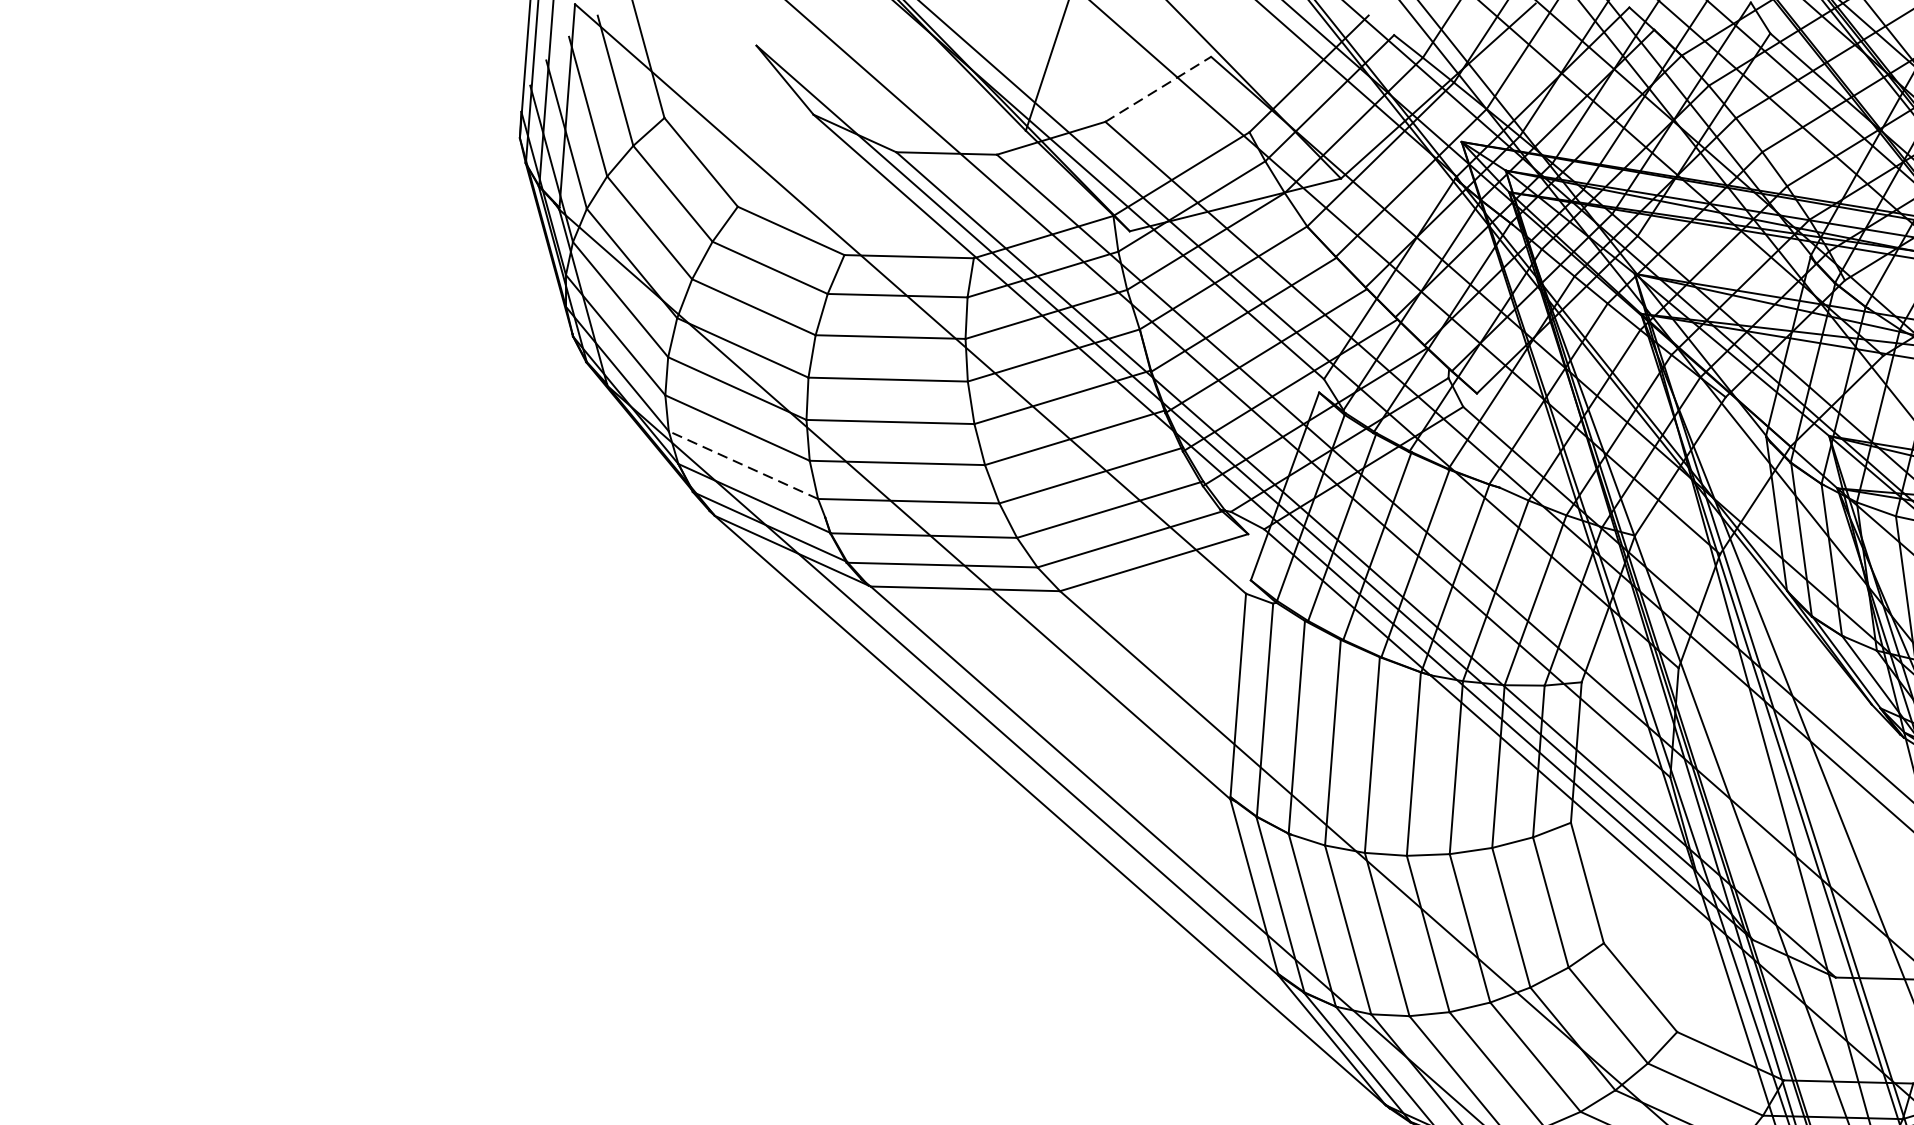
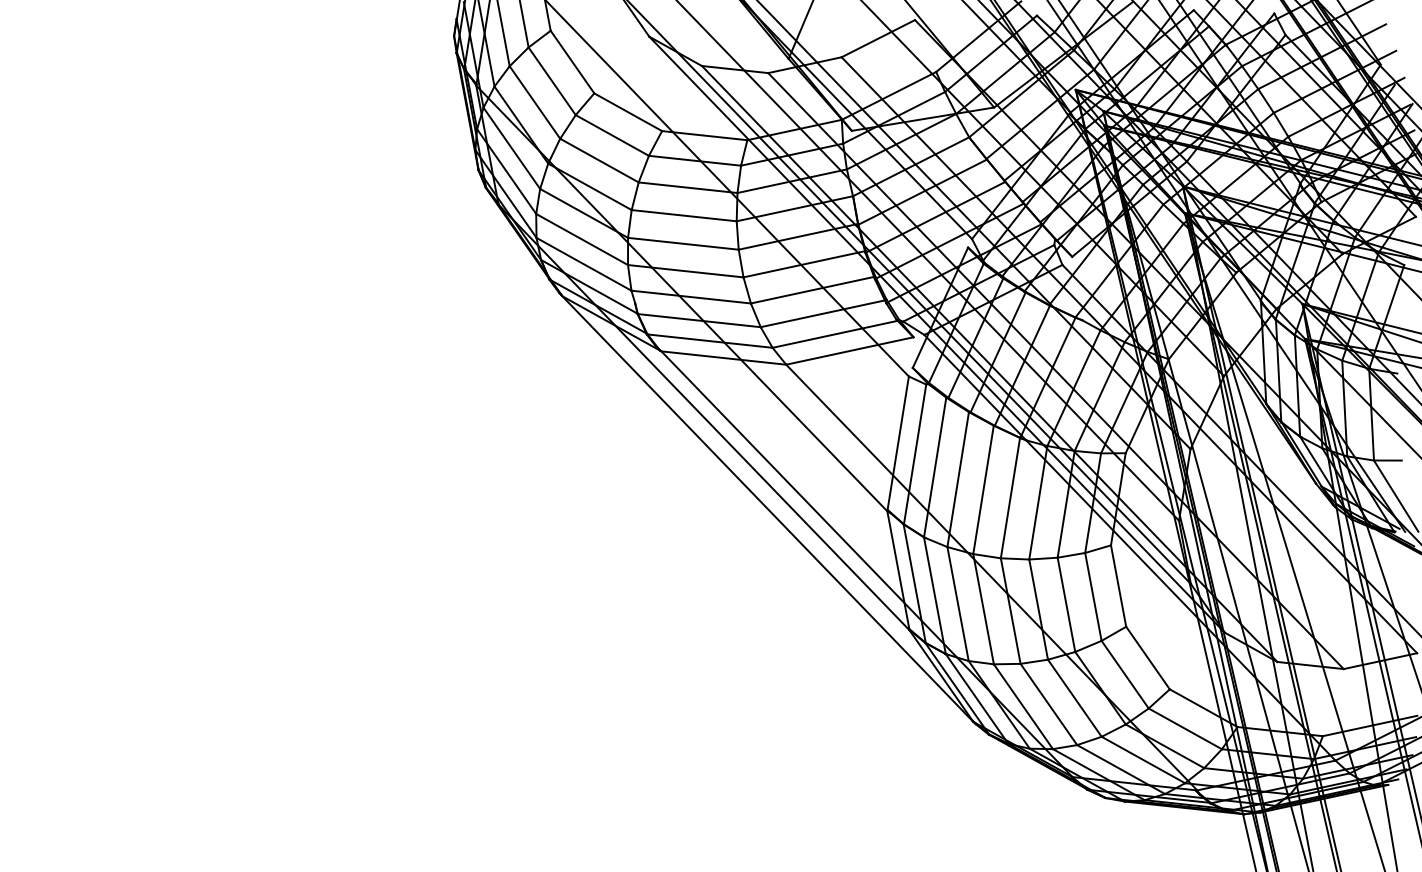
line: (1158, 89) -> (878, 38), dashed -> solid
line: (742, 465) -> (583, 264), dashed -> solid

